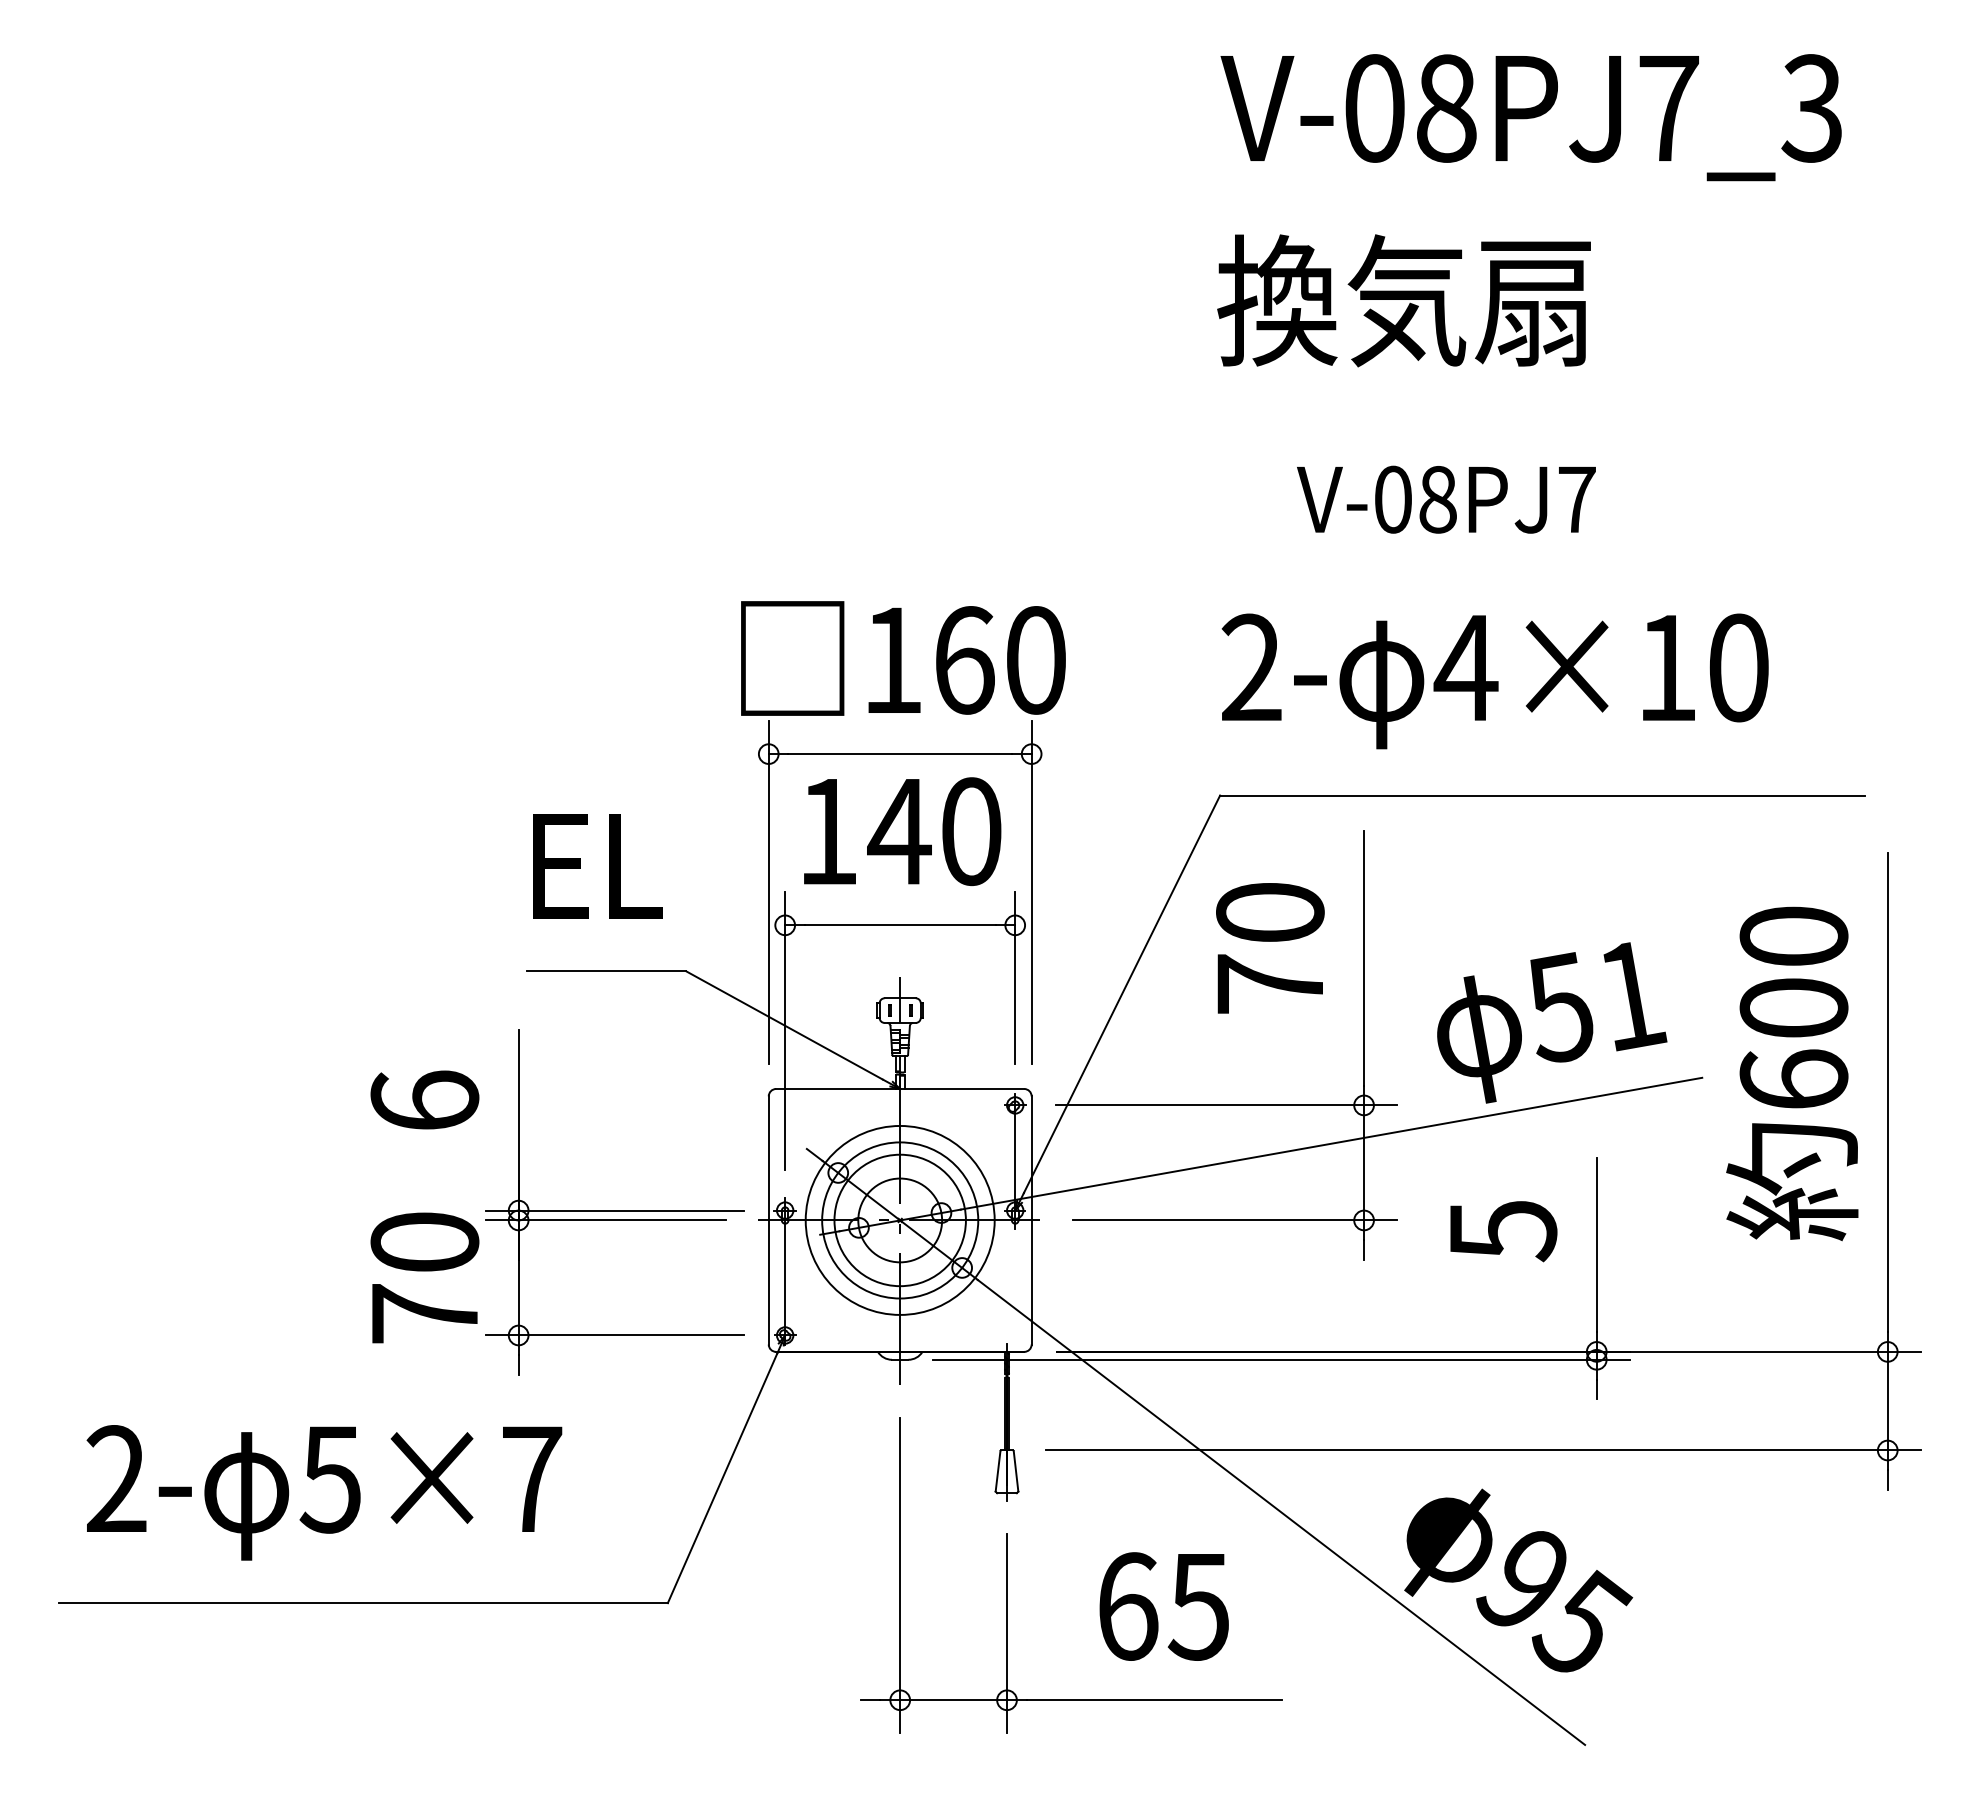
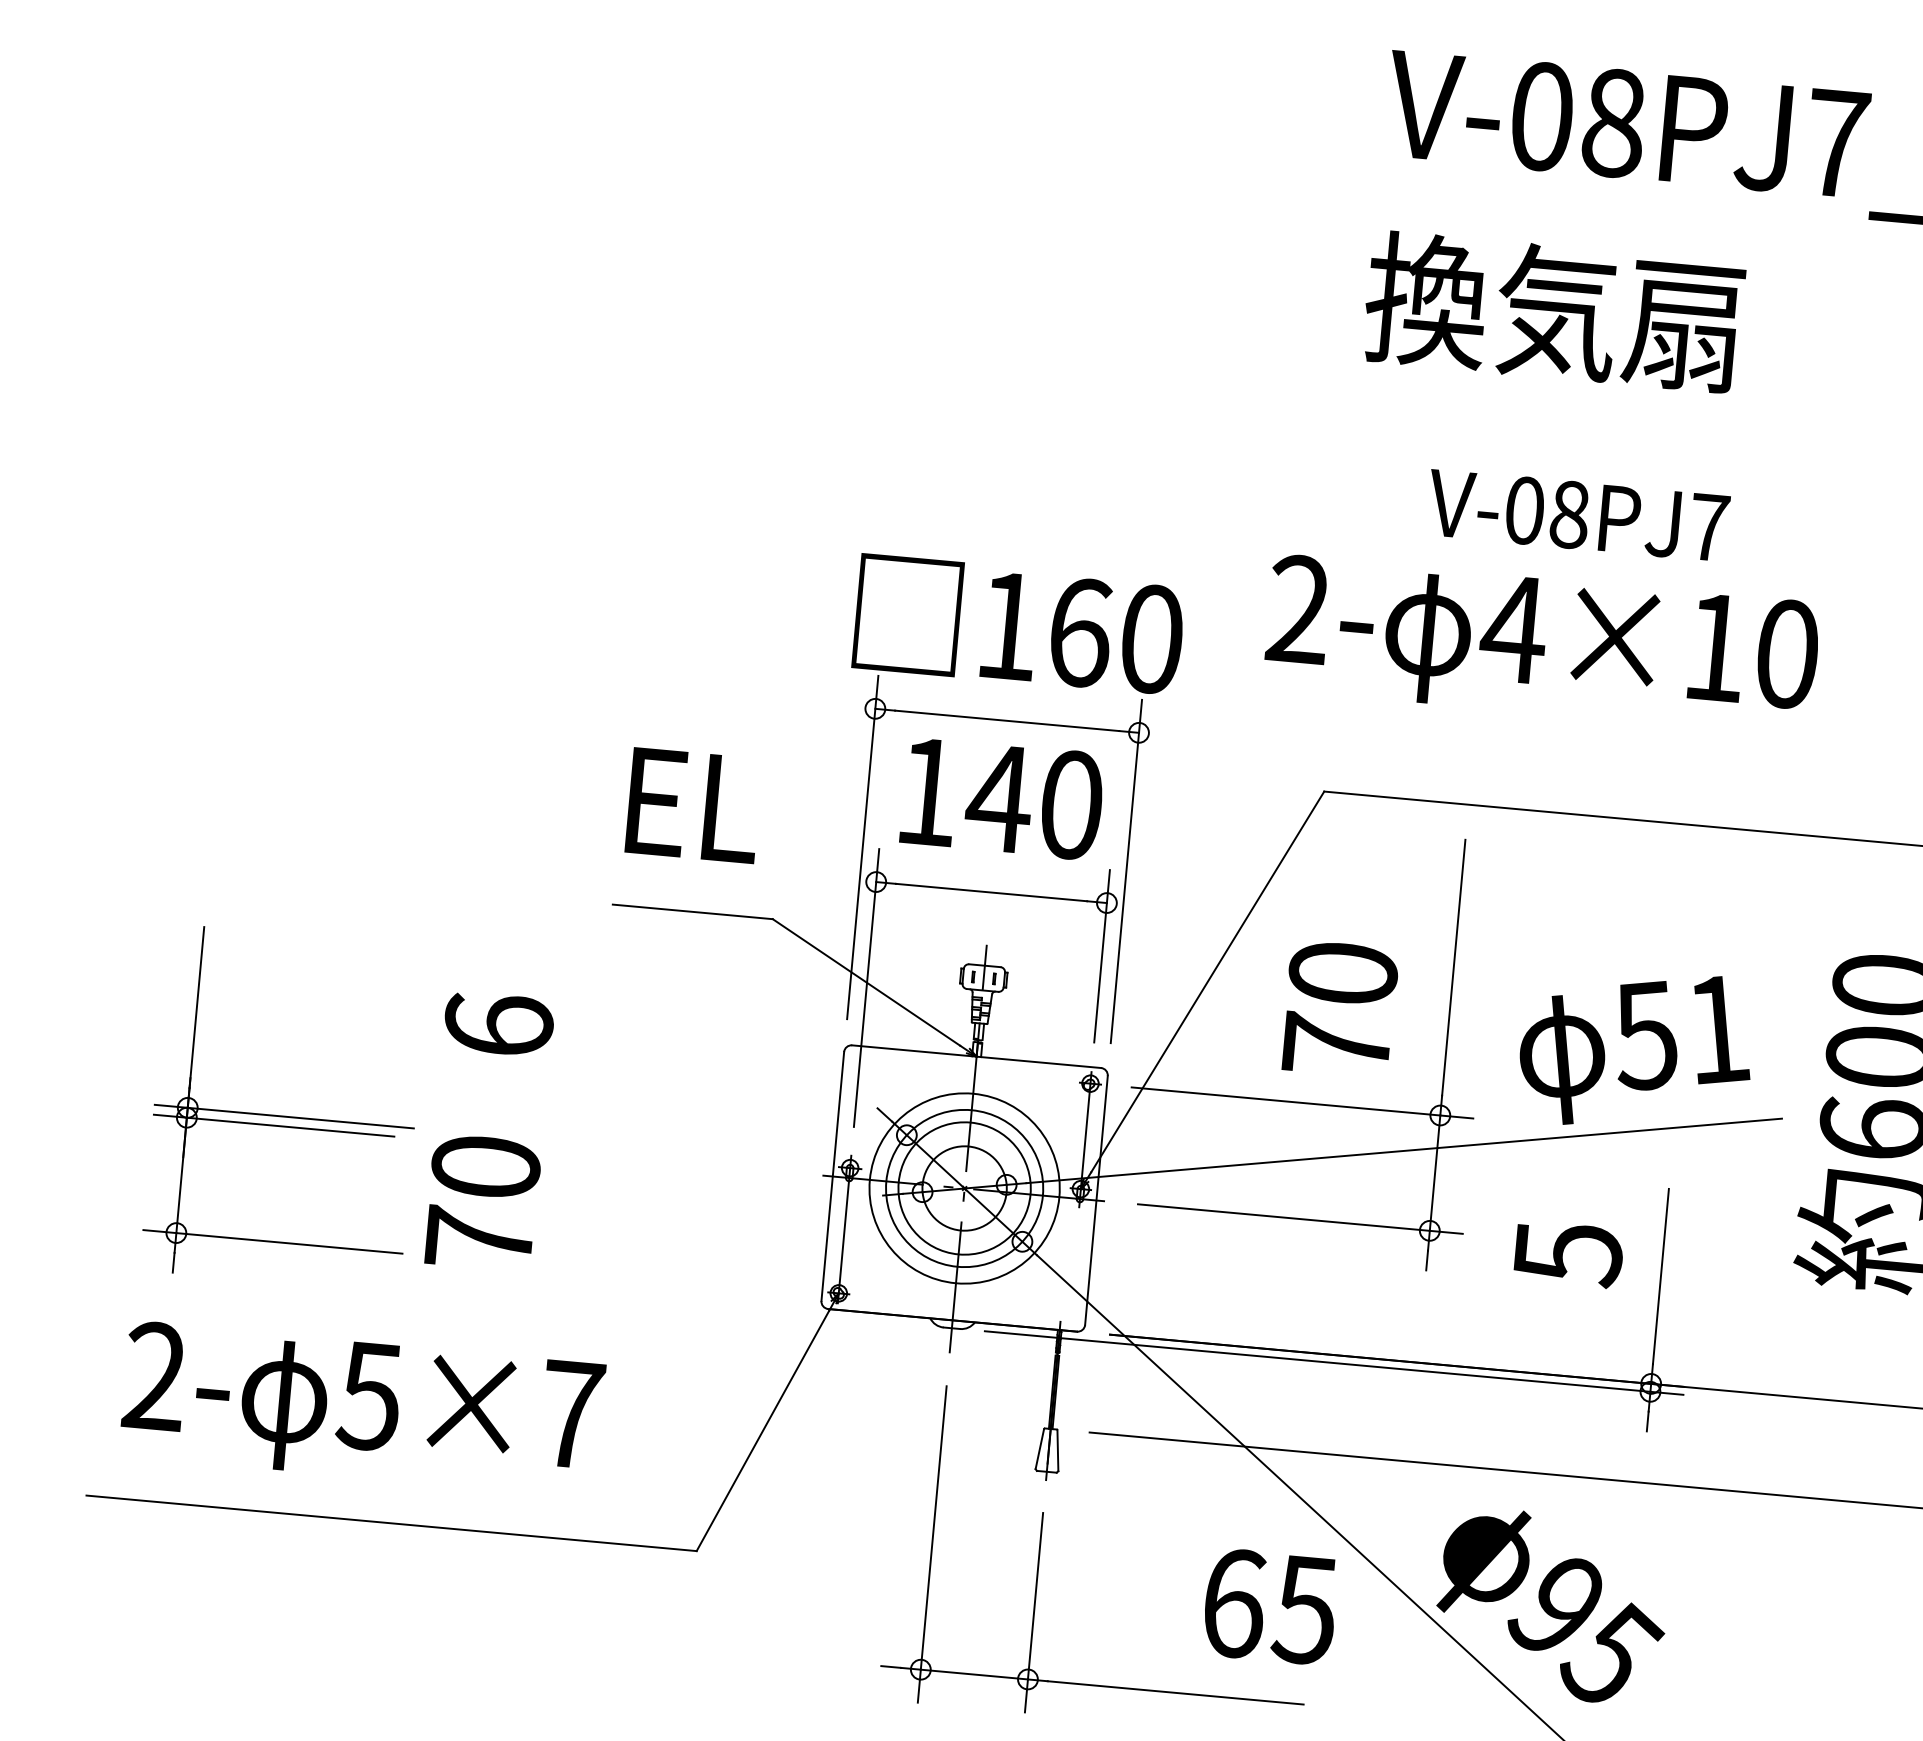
text: (1494, 681) -> (1541, 645), moved
text: (1270, 948) -> (1340, 1009), moved
part: (614, 1210) -> (283, 1116), moved
text: (1163, 1606) -> (1269, 1606), moved

